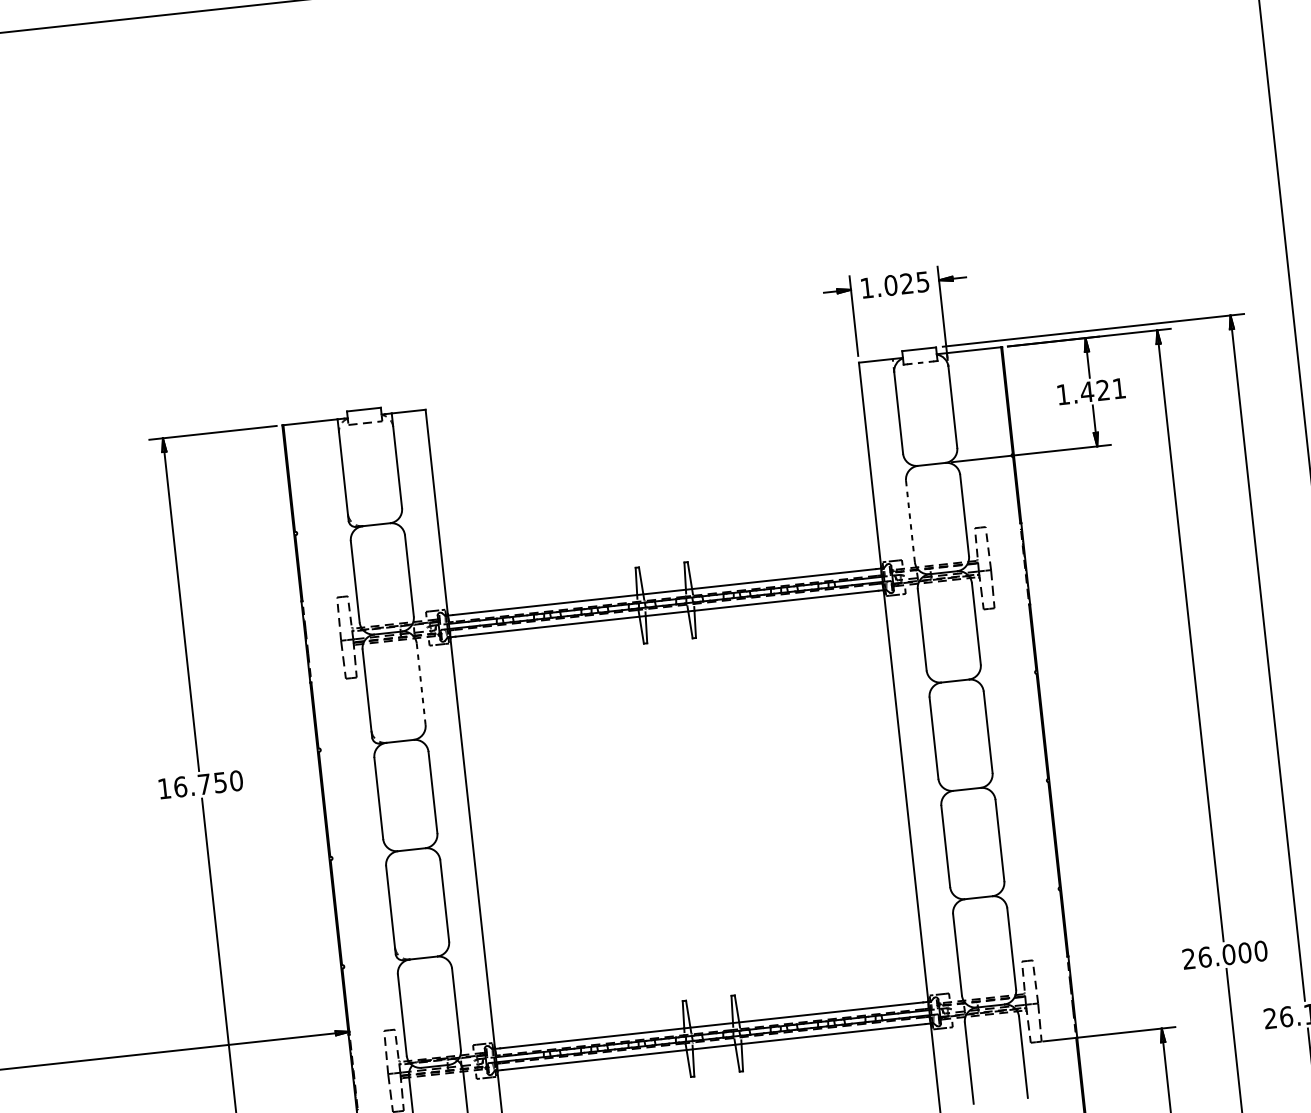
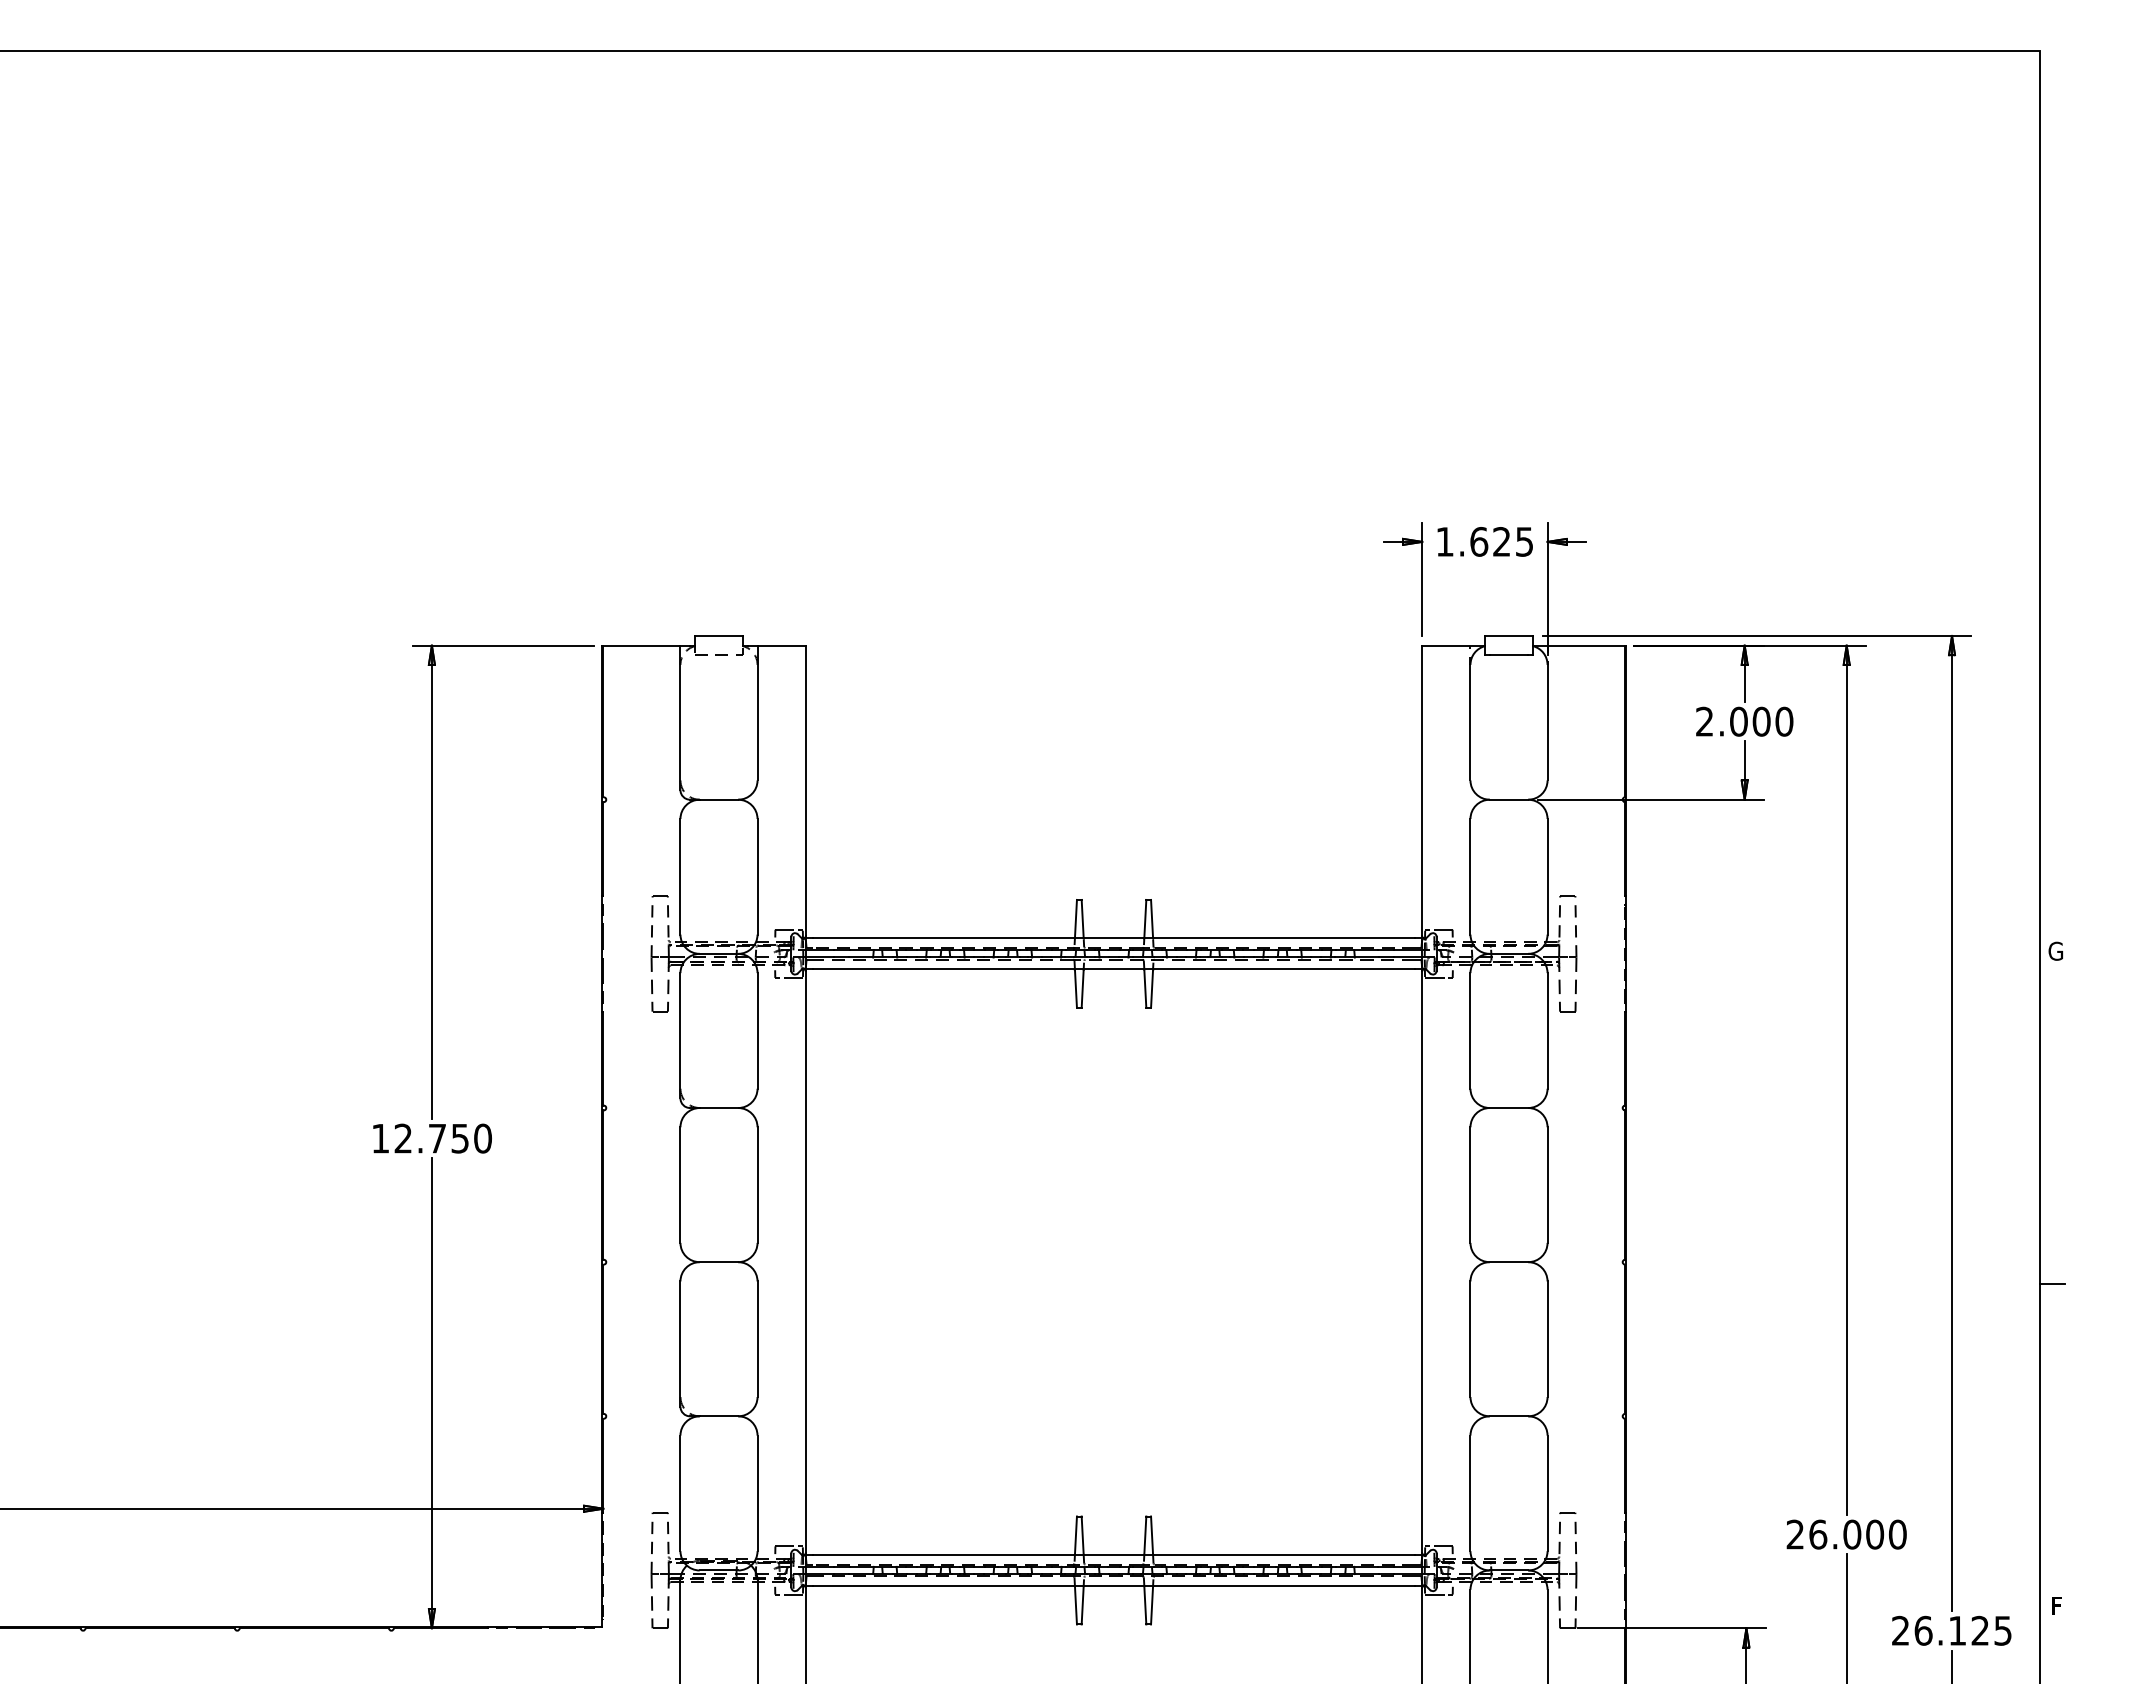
text: (891, 285) -> (1479, 541), 1.025 -> 1.625
line: (920, 363) -> (1509, 655), dashed -> solid
text: (1091, 391) -> (1744, 721), 1.421 -> 2.000
line: (910, 521) -> (1470, 876), dashed -> solid
line: (421, 683) -> (757, 1030), dashed -> solid
text: (180, 786) -> (403, 1138), 16.750 -> 12.750

